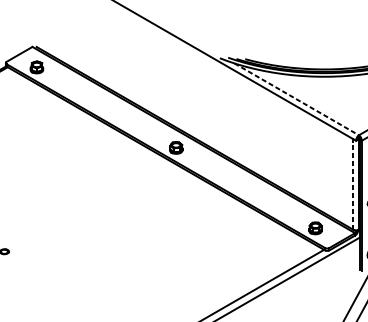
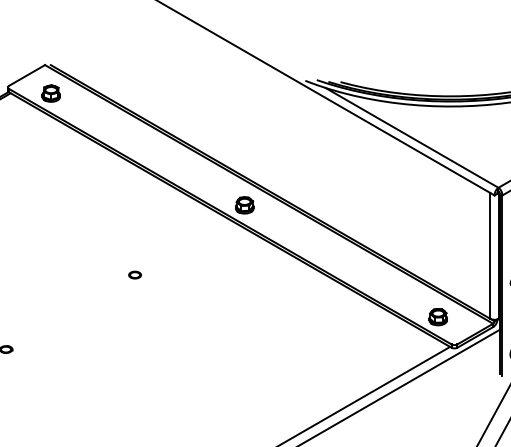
line: (297, 99) -> (412, 137), dashed -> solid
line: (353, 184) -> (490, 255), dashed -> solid
part: (96, 197) -> (134, 274), added

